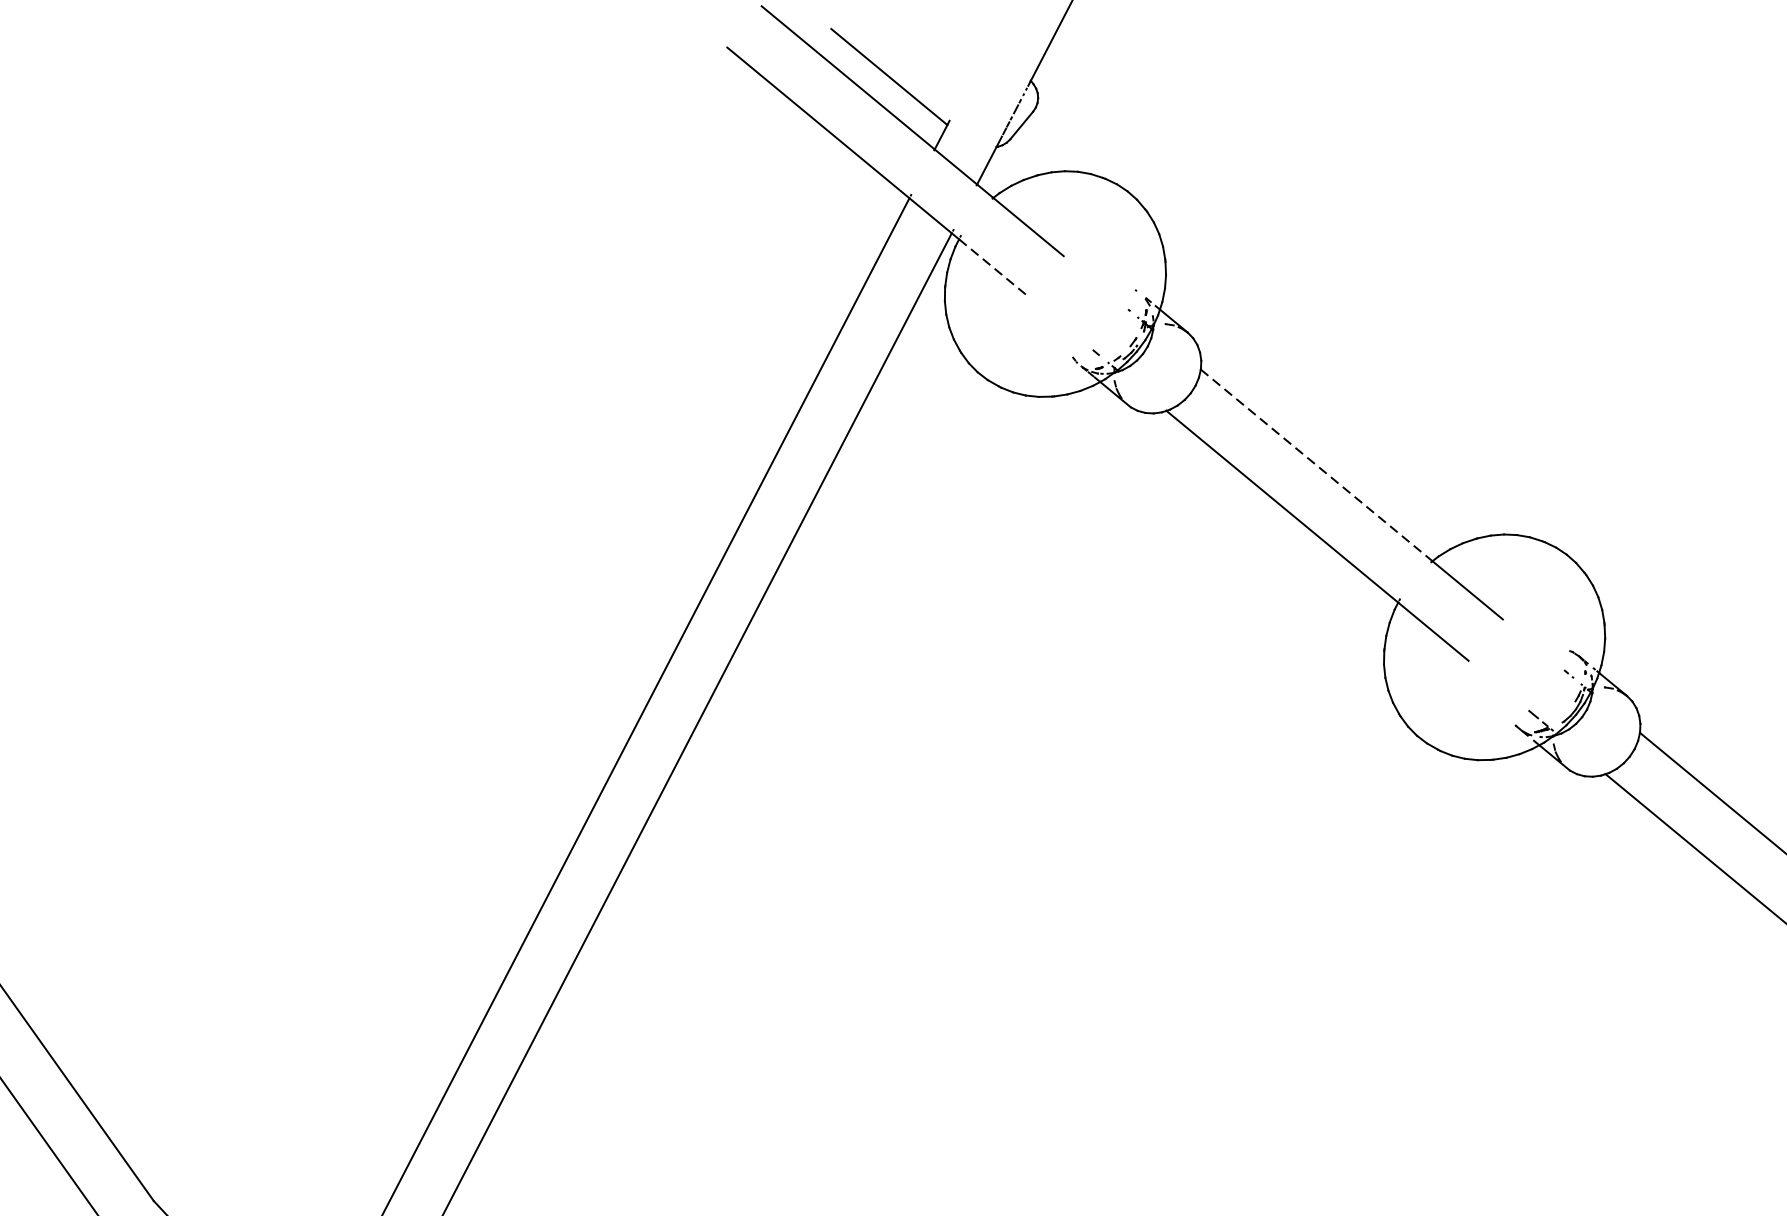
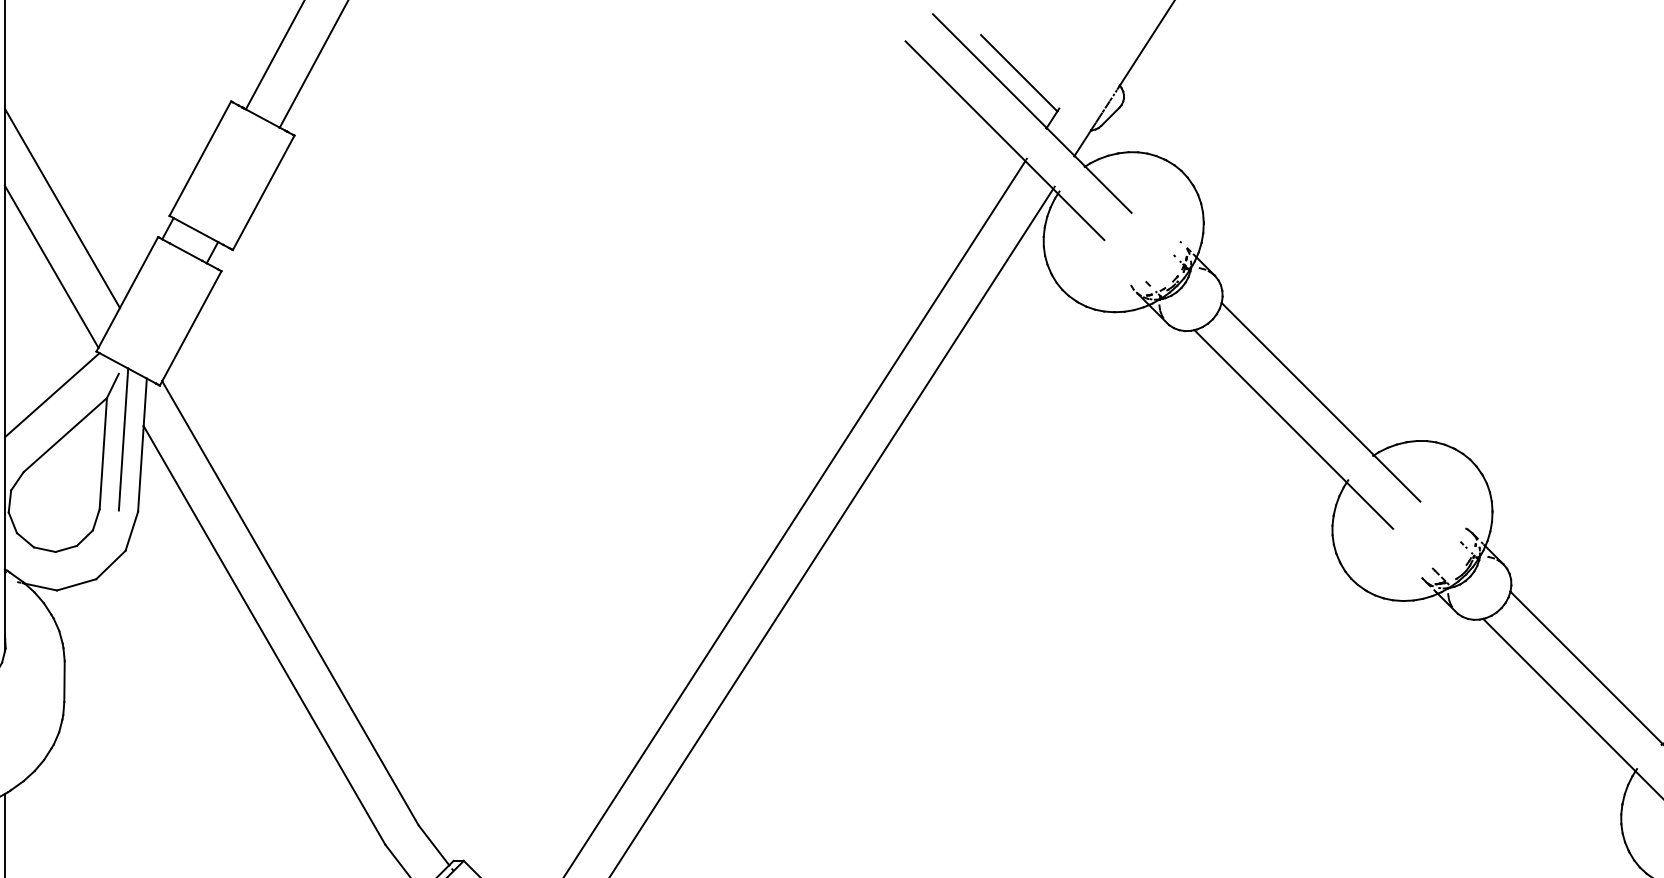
line: (994, 267) -> (1081, 216), dashed -> solid
line: (1316, 465) -> (1297, 379), dashed -> solid

